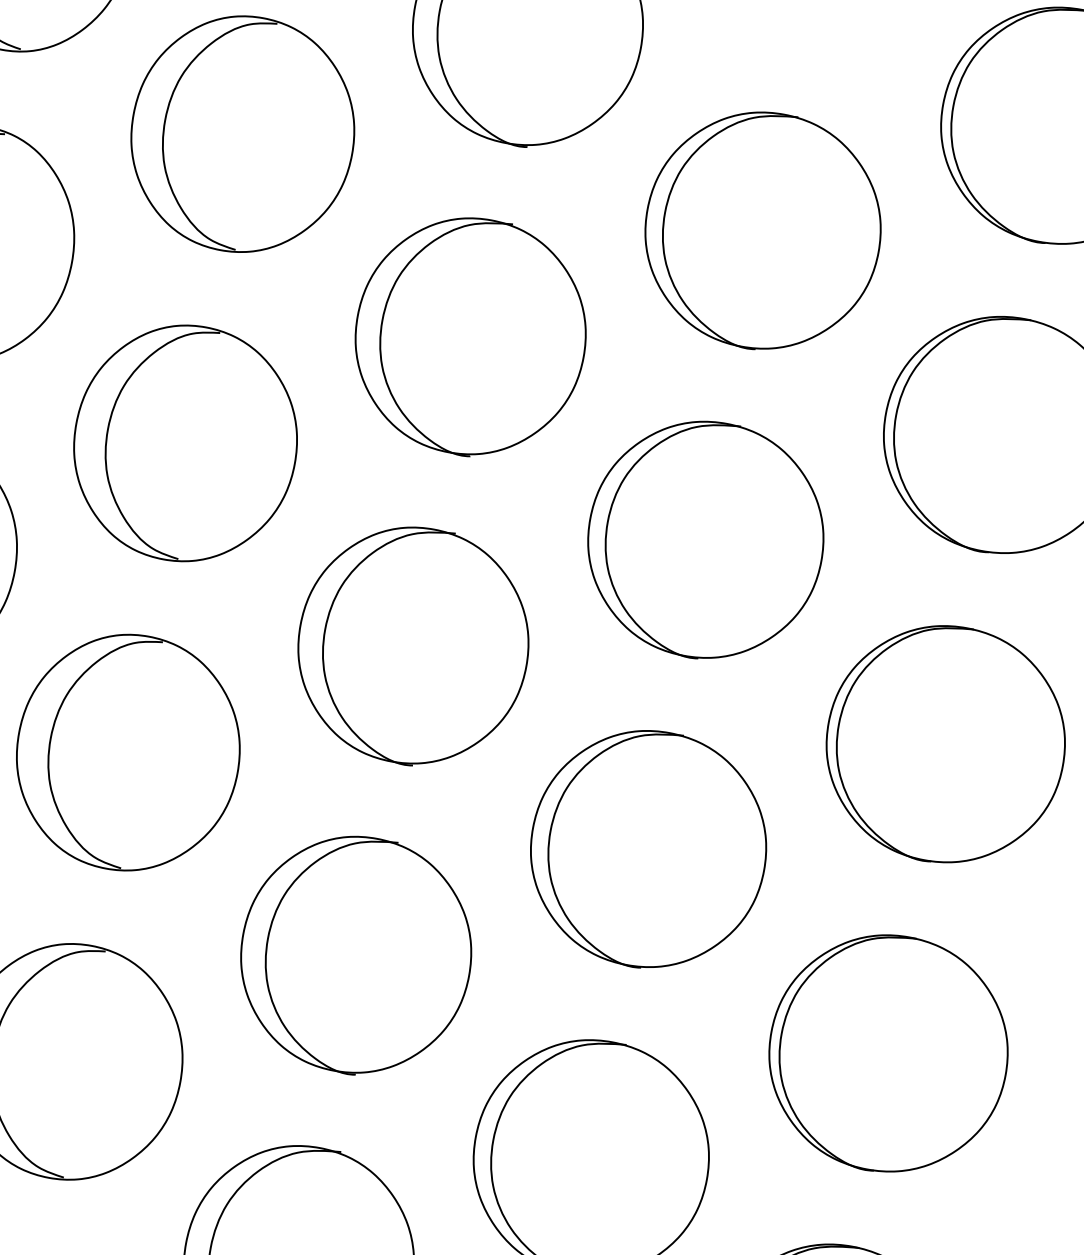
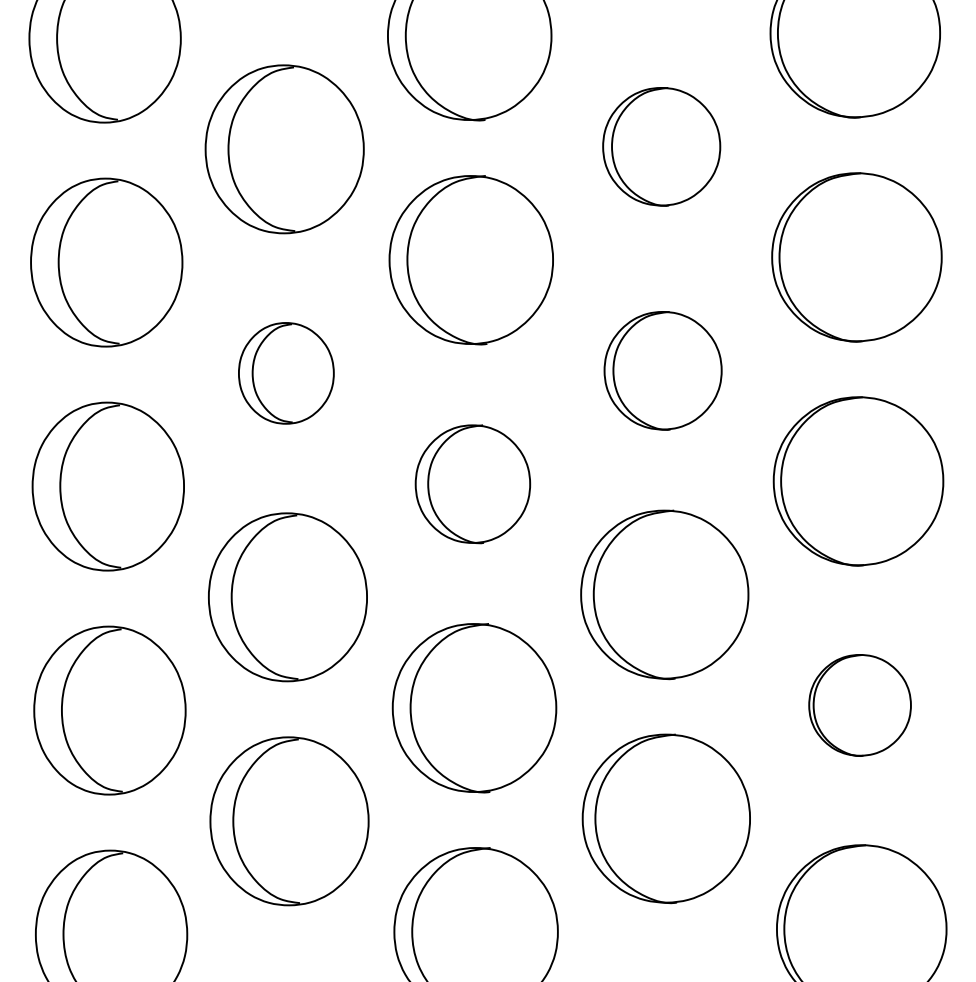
part: (763, 230) -> (661, 146), size x0.7
part: (185, 443) -> (286, 373), size x0.6
part: (704, 539) -> (662, 370), size x0.7
part: (412, 646) -> (472, 484), size x0.7
part: (887, 1053) -> (859, 705), size x0.6

